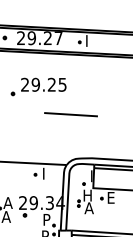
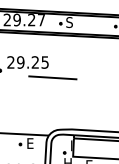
text: (89, 40) -> (69, 22), I -> S
line: (70, 114) -> (52, 77), moved
text: (46, 173) -> (30, 143), I -> E

